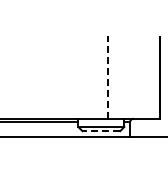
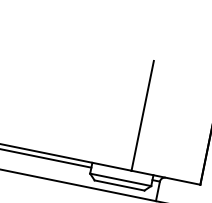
line: (107, 76) -> (142, 114), dashed -> solid
line: (101, 131) -> (119, 185), dashed -> solid

